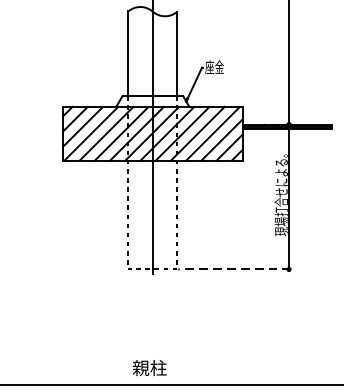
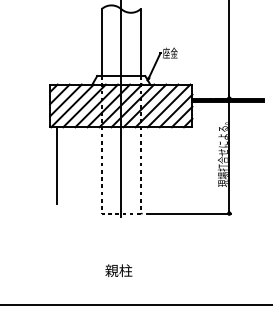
line: (72, 208) -> (57, 165), added
line: (237, 269) -> (188, 213), dashed -> solid
text: (149, 367) -> (118, 270), moved

